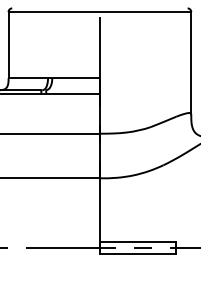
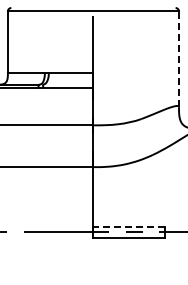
line: (190, 63) -> (178, 59), solid -> dashed
line: (138, 241) -> (129, 226), solid -> dashed

